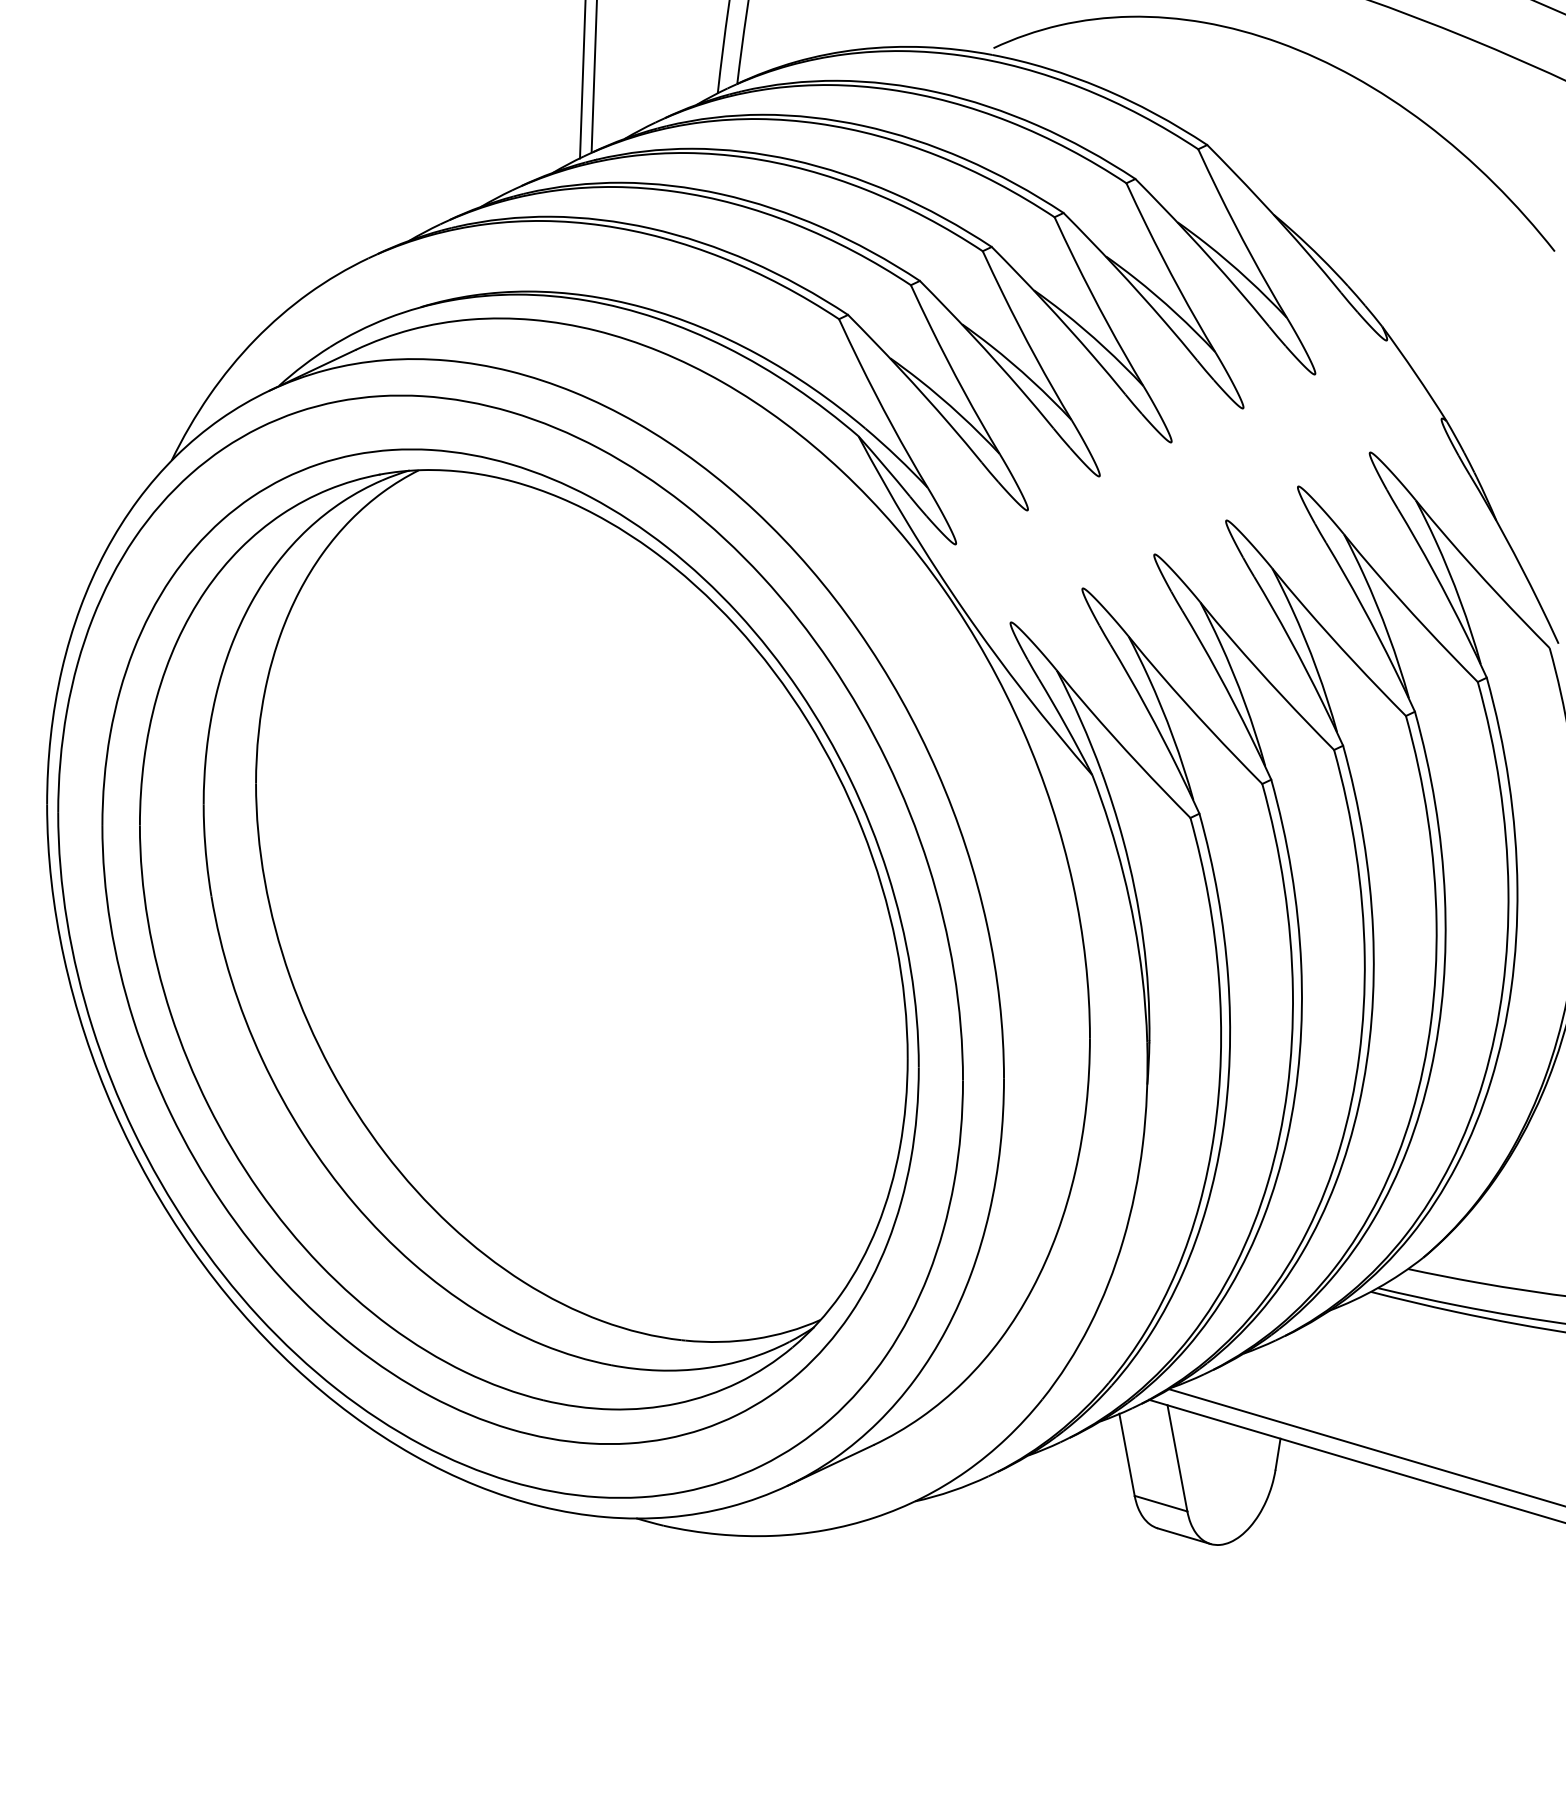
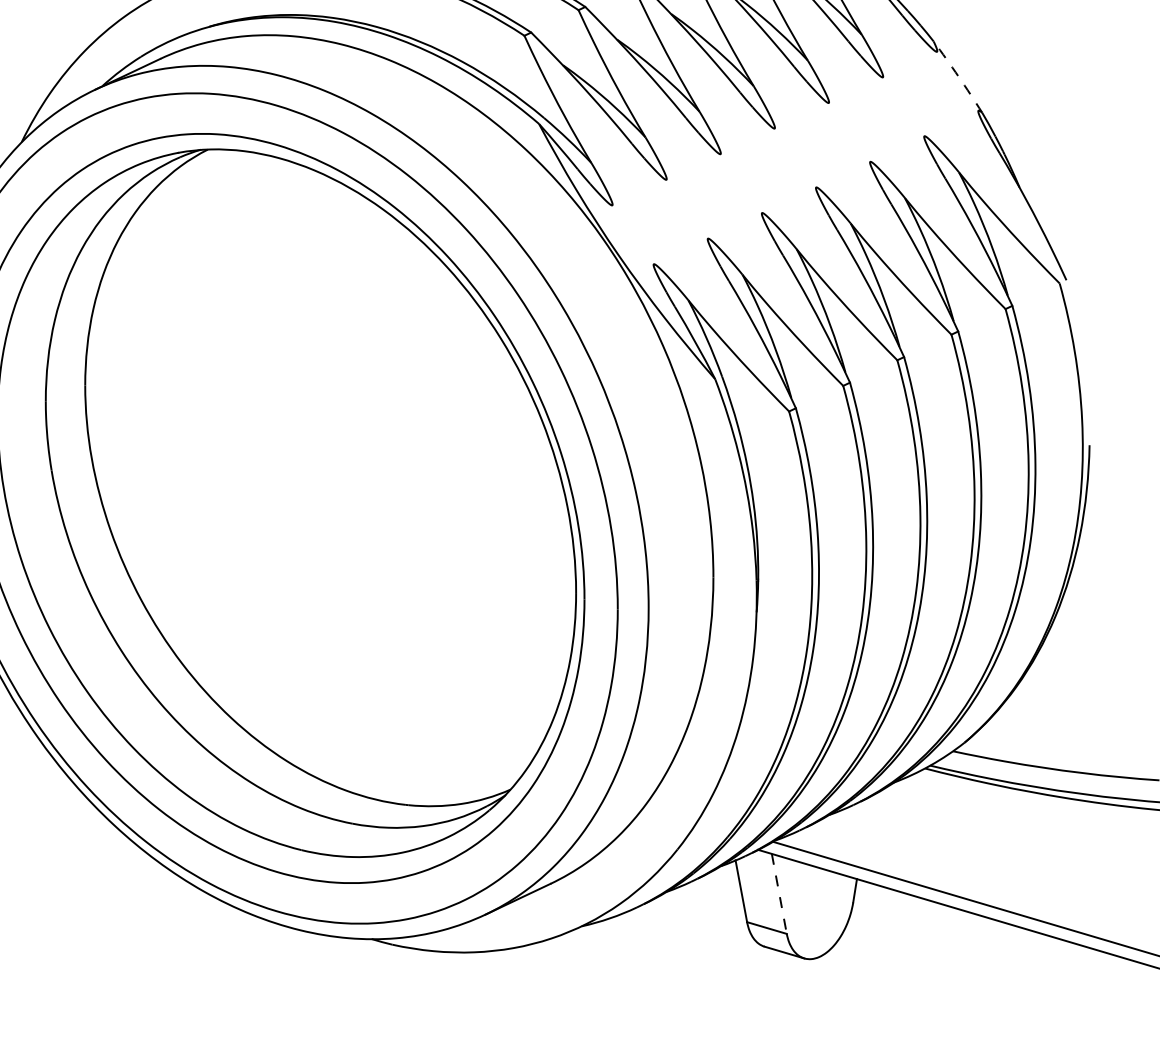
arc: (1415, 373) -> (958, 76), solid -> dashed
line: (1177, 1458) -> (779, 894), solid -> dashed

